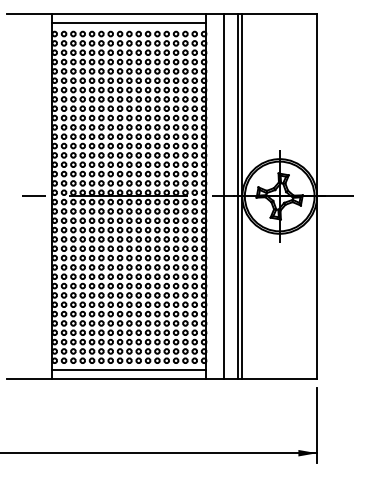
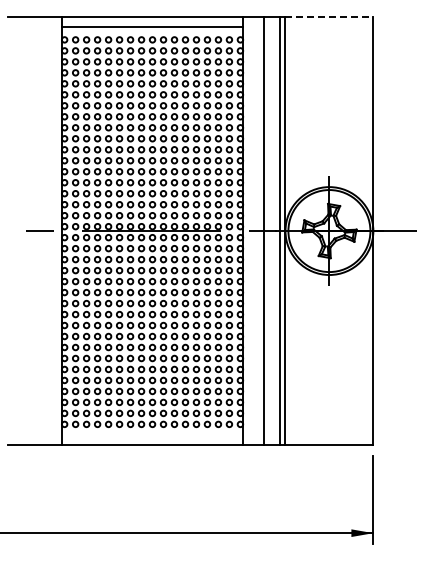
line: (279, 14) -> (329, 16), solid -> dashed
line: (129, 370) -> (152, 435), removed

